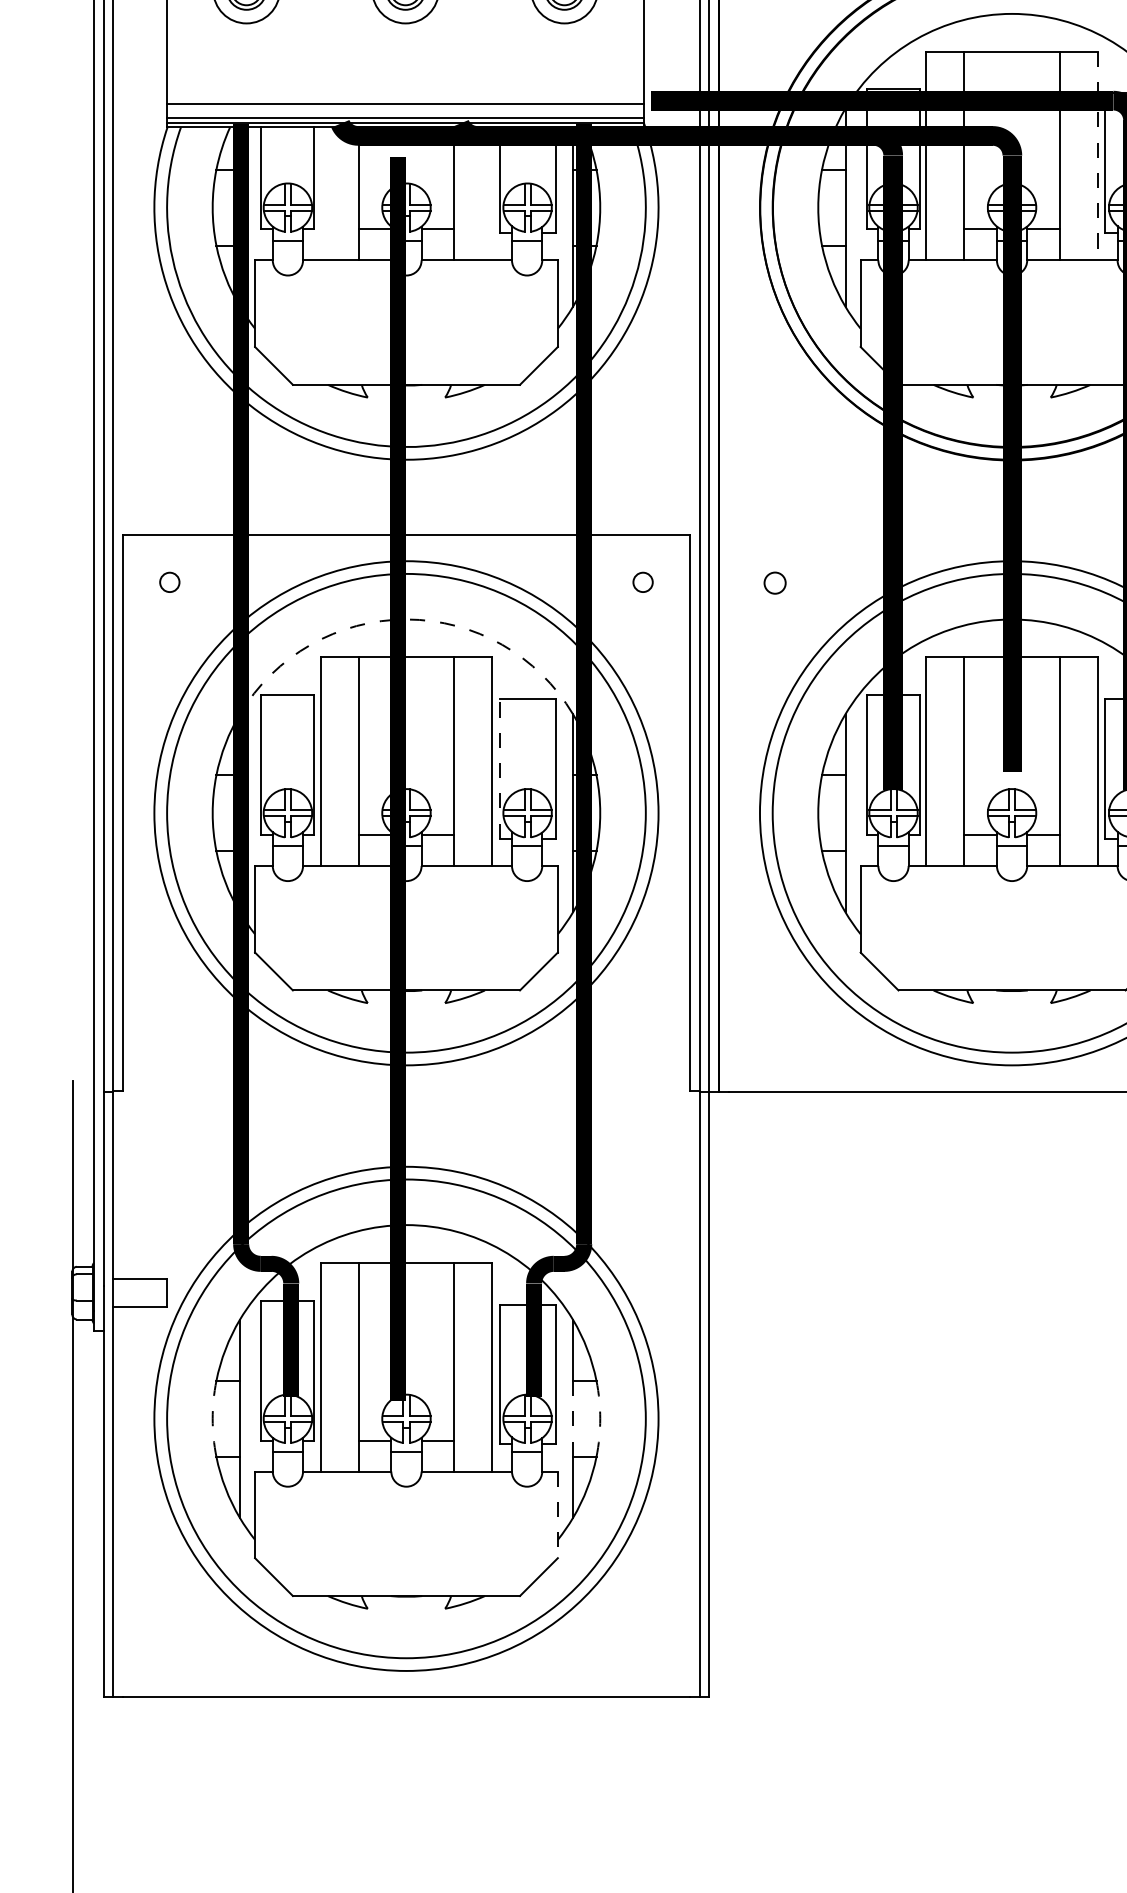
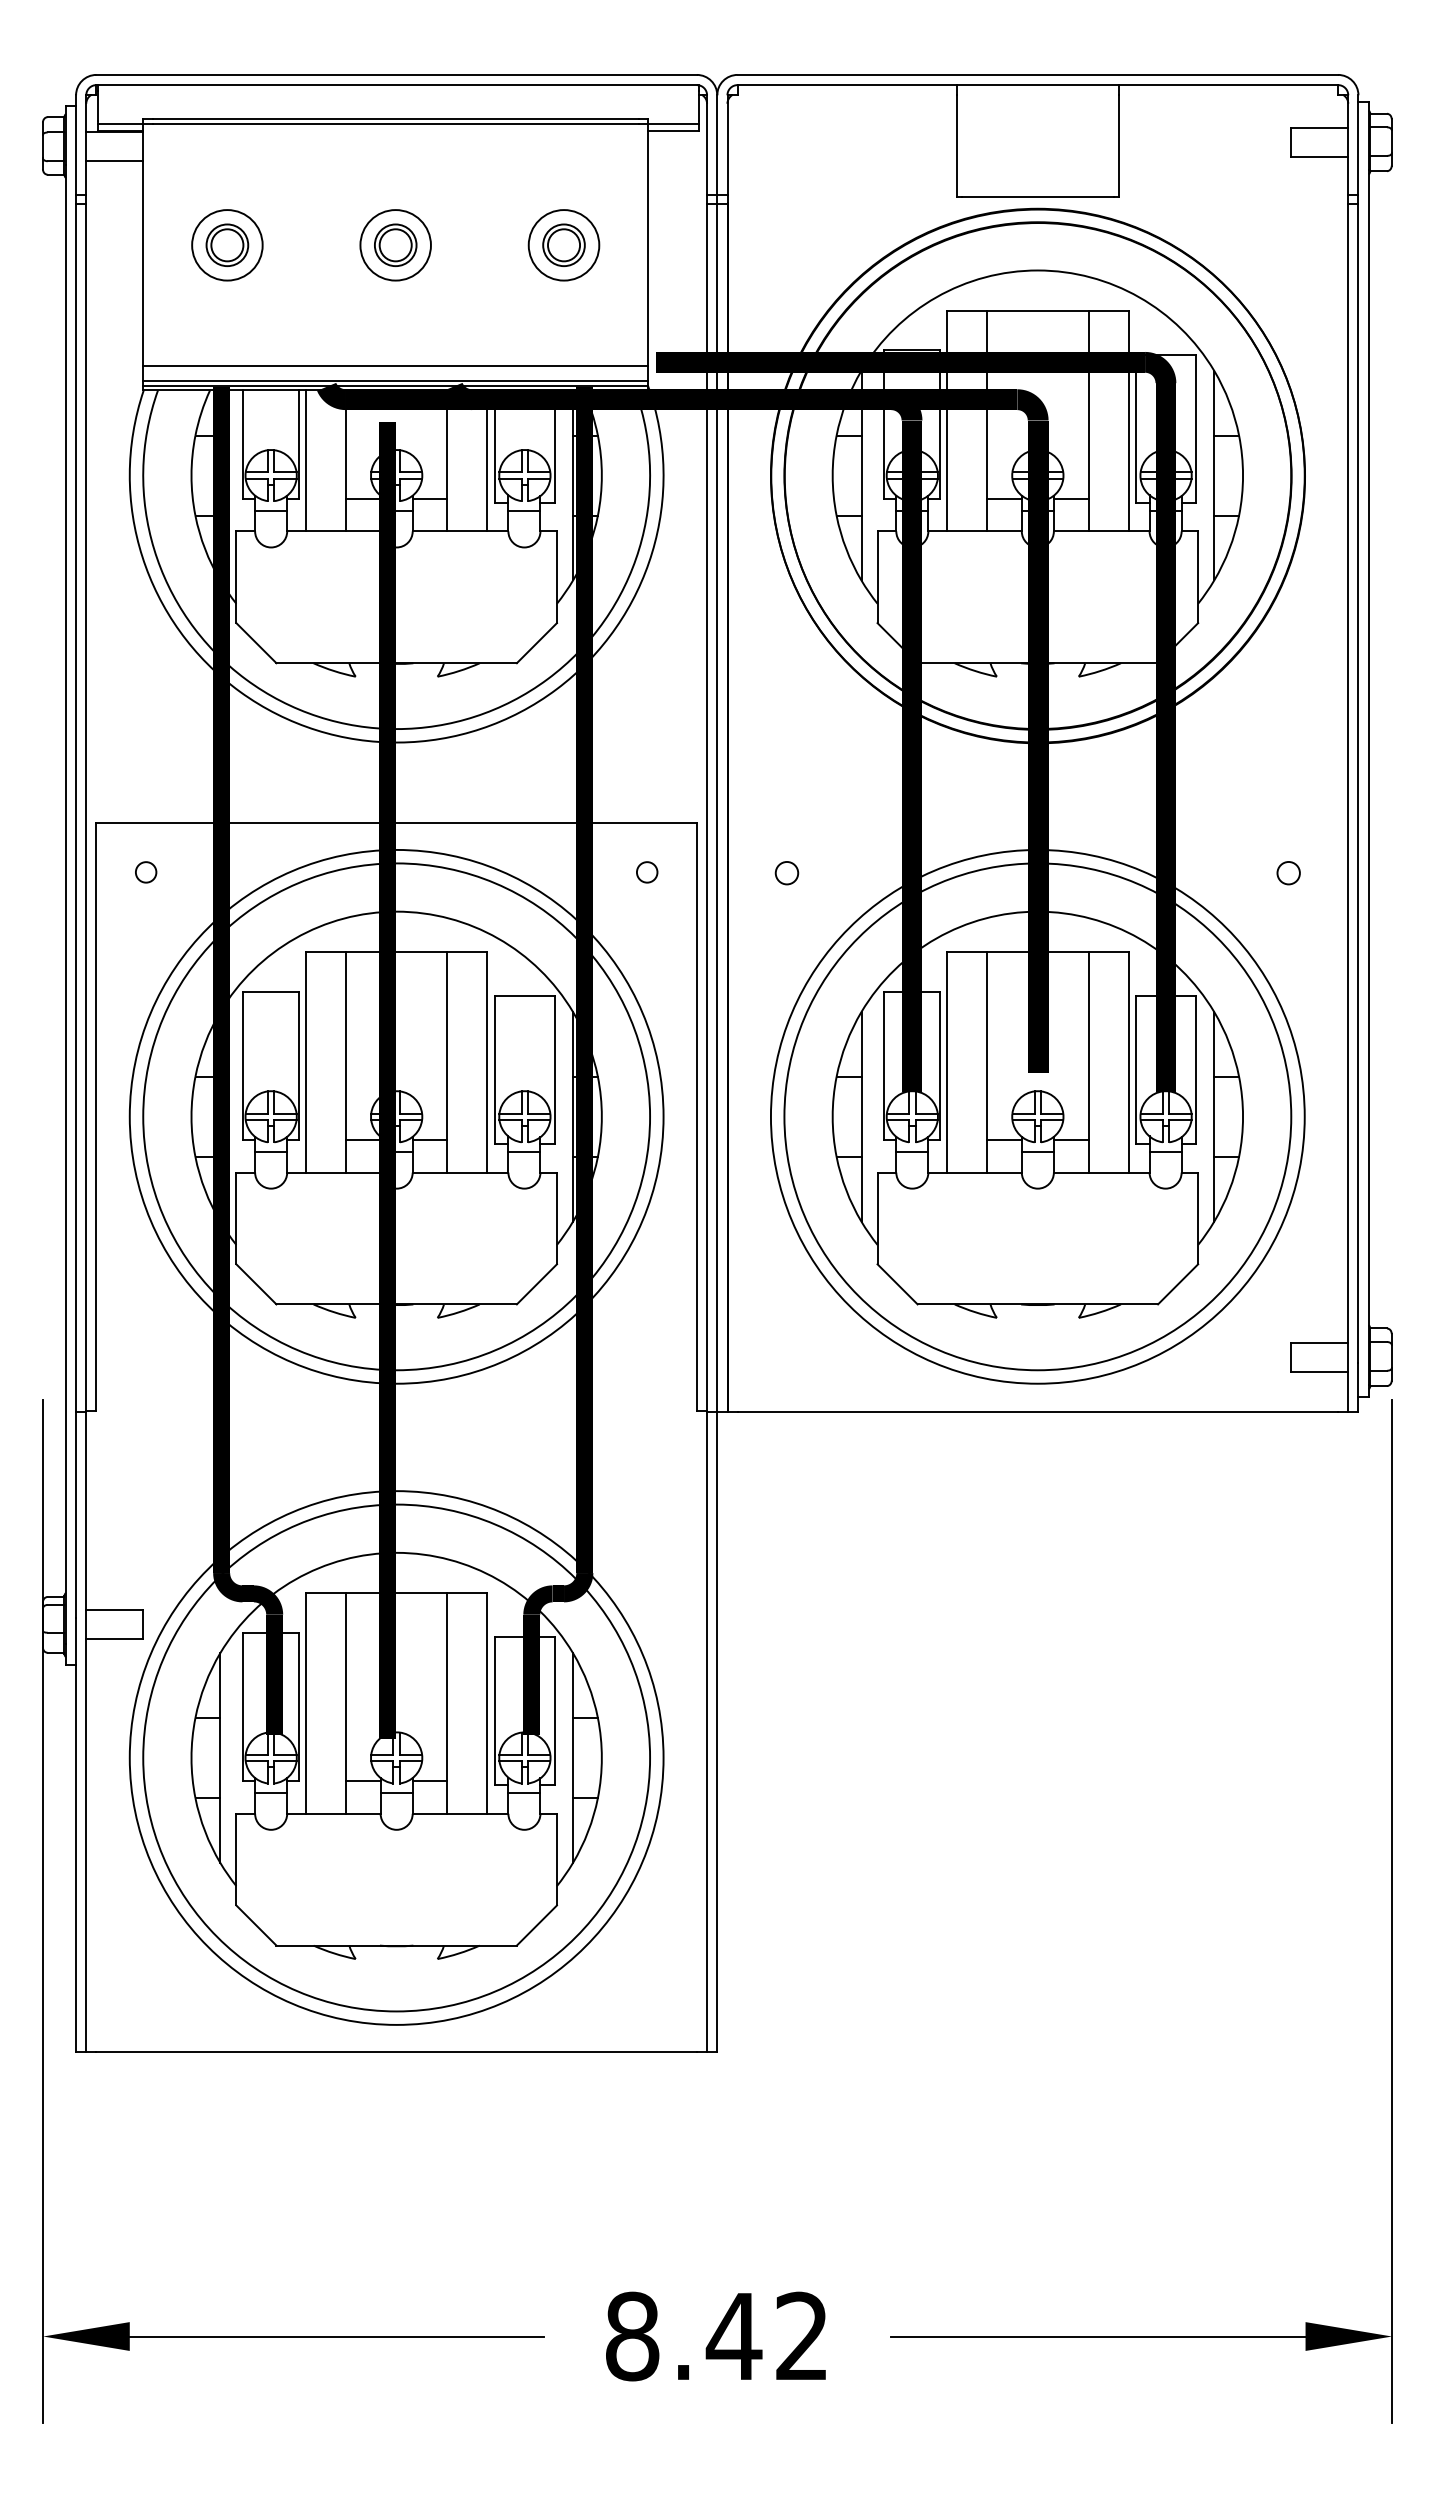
line: (1097, 156) -> (1128, 421), dashed -> solid
line: (320, 193) -> (305, 460), added
line: (492, 193) -> (487, 460), added
arc: (406, 619) -> (396, 911), dashed -> solid
line: (499, 768) -> (495, 1069), dashed -> solid
line: (573, 1418) -> (573, 1757), dashed -> solid
arc: (212, 1419) -> (191, 1758), dashed -> solid
arc: (599, 1419) -> (601, 1758), dashed -> solid
line: (557, 1514) -> (556, 1859), dashed -> solid

